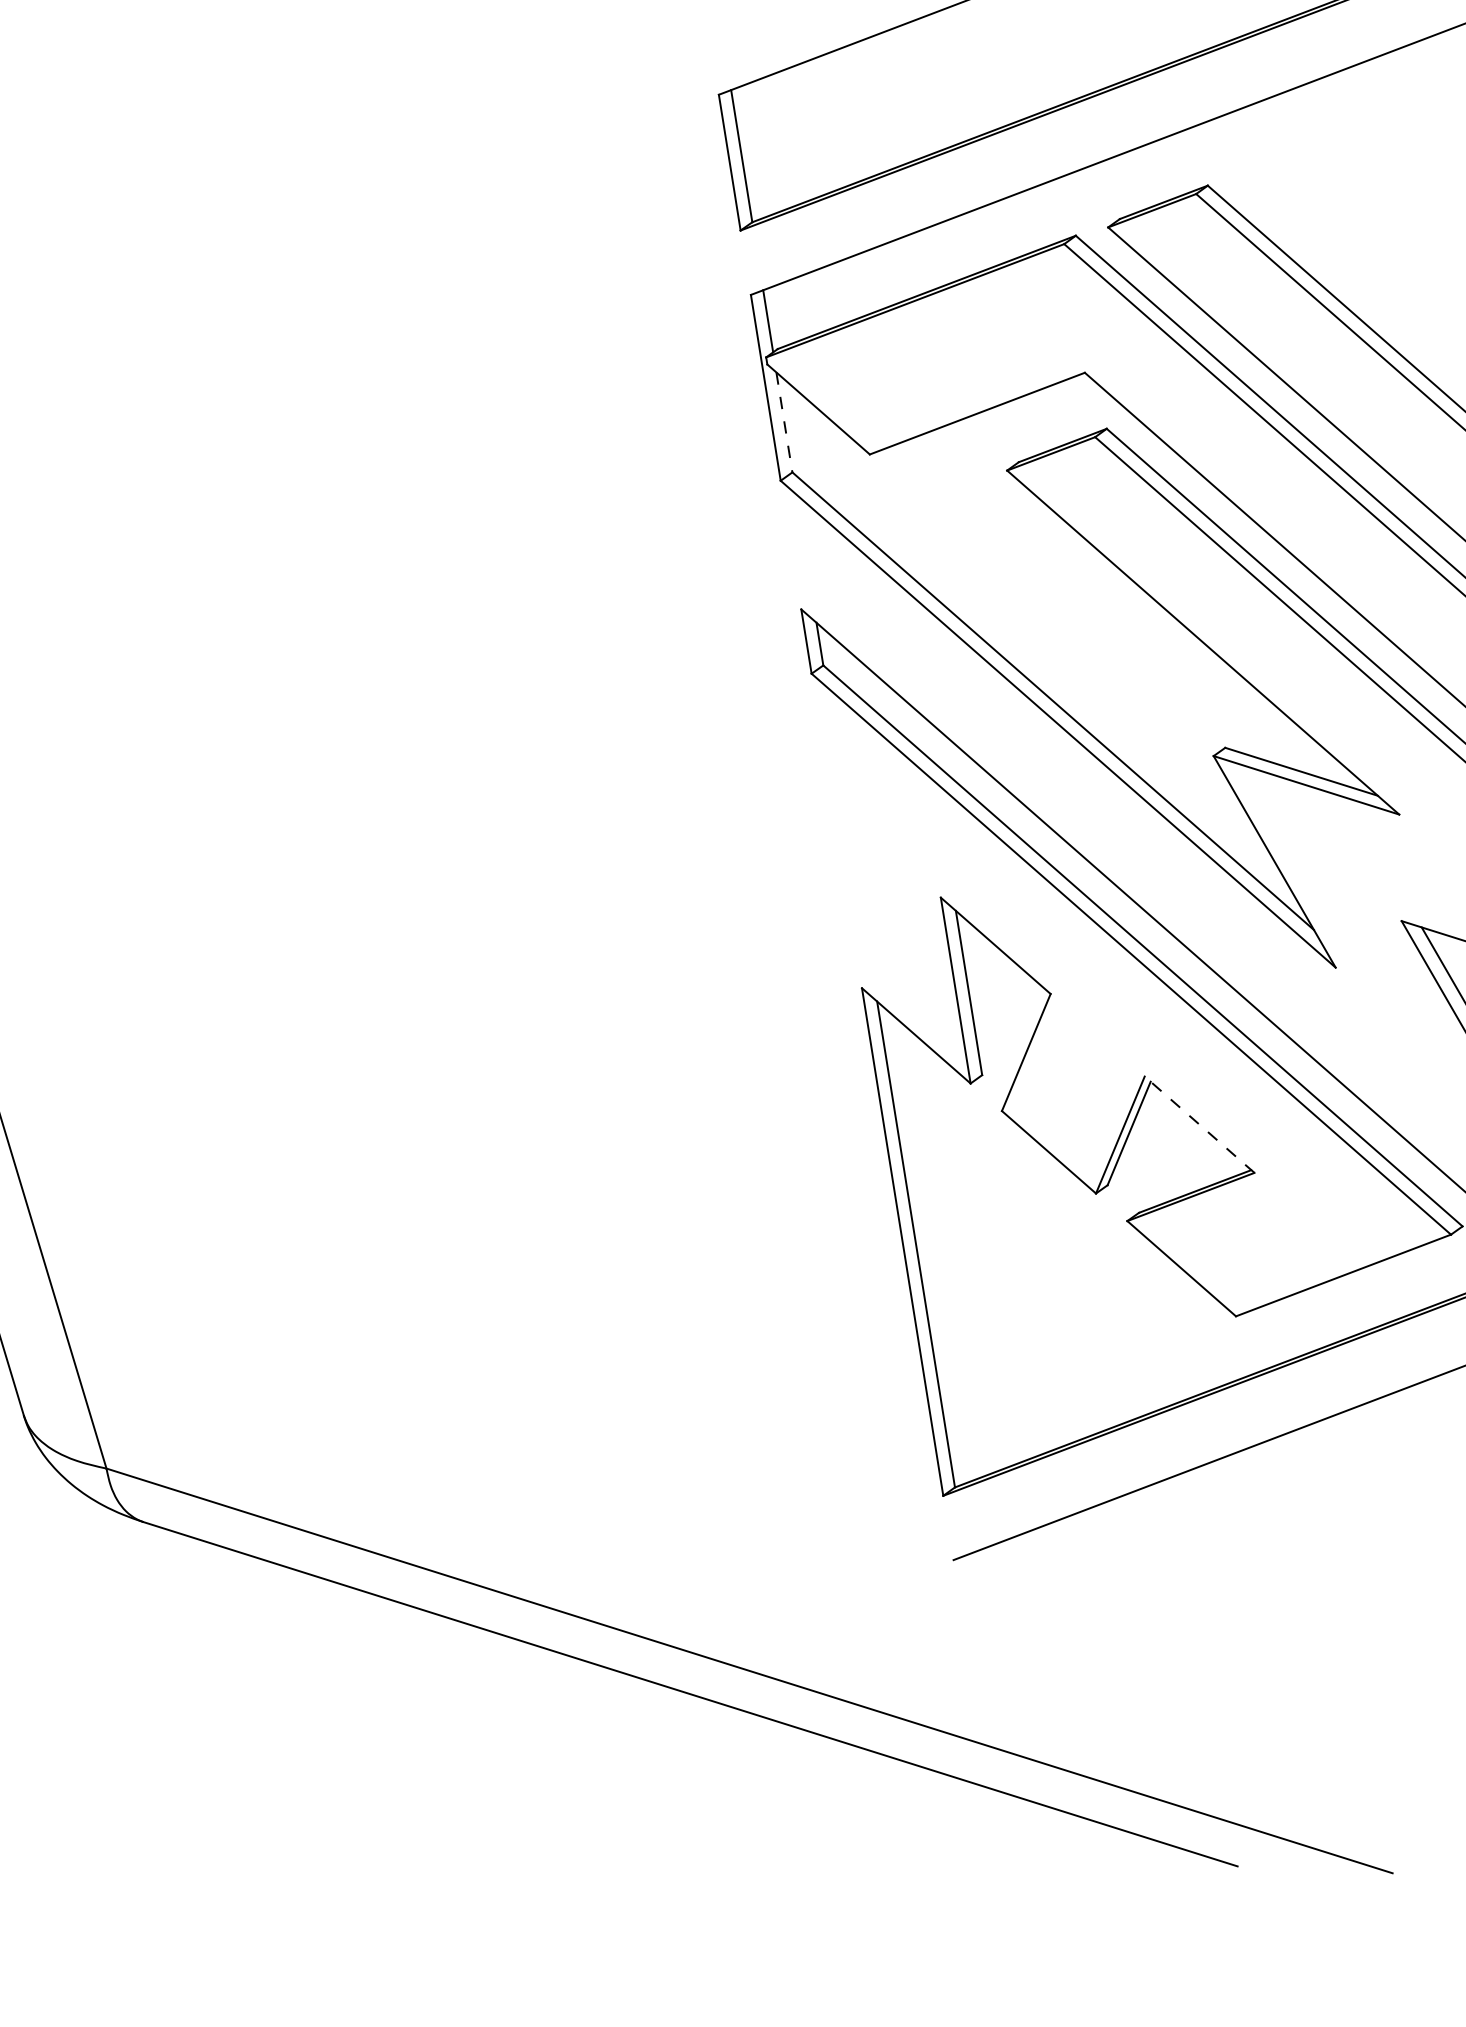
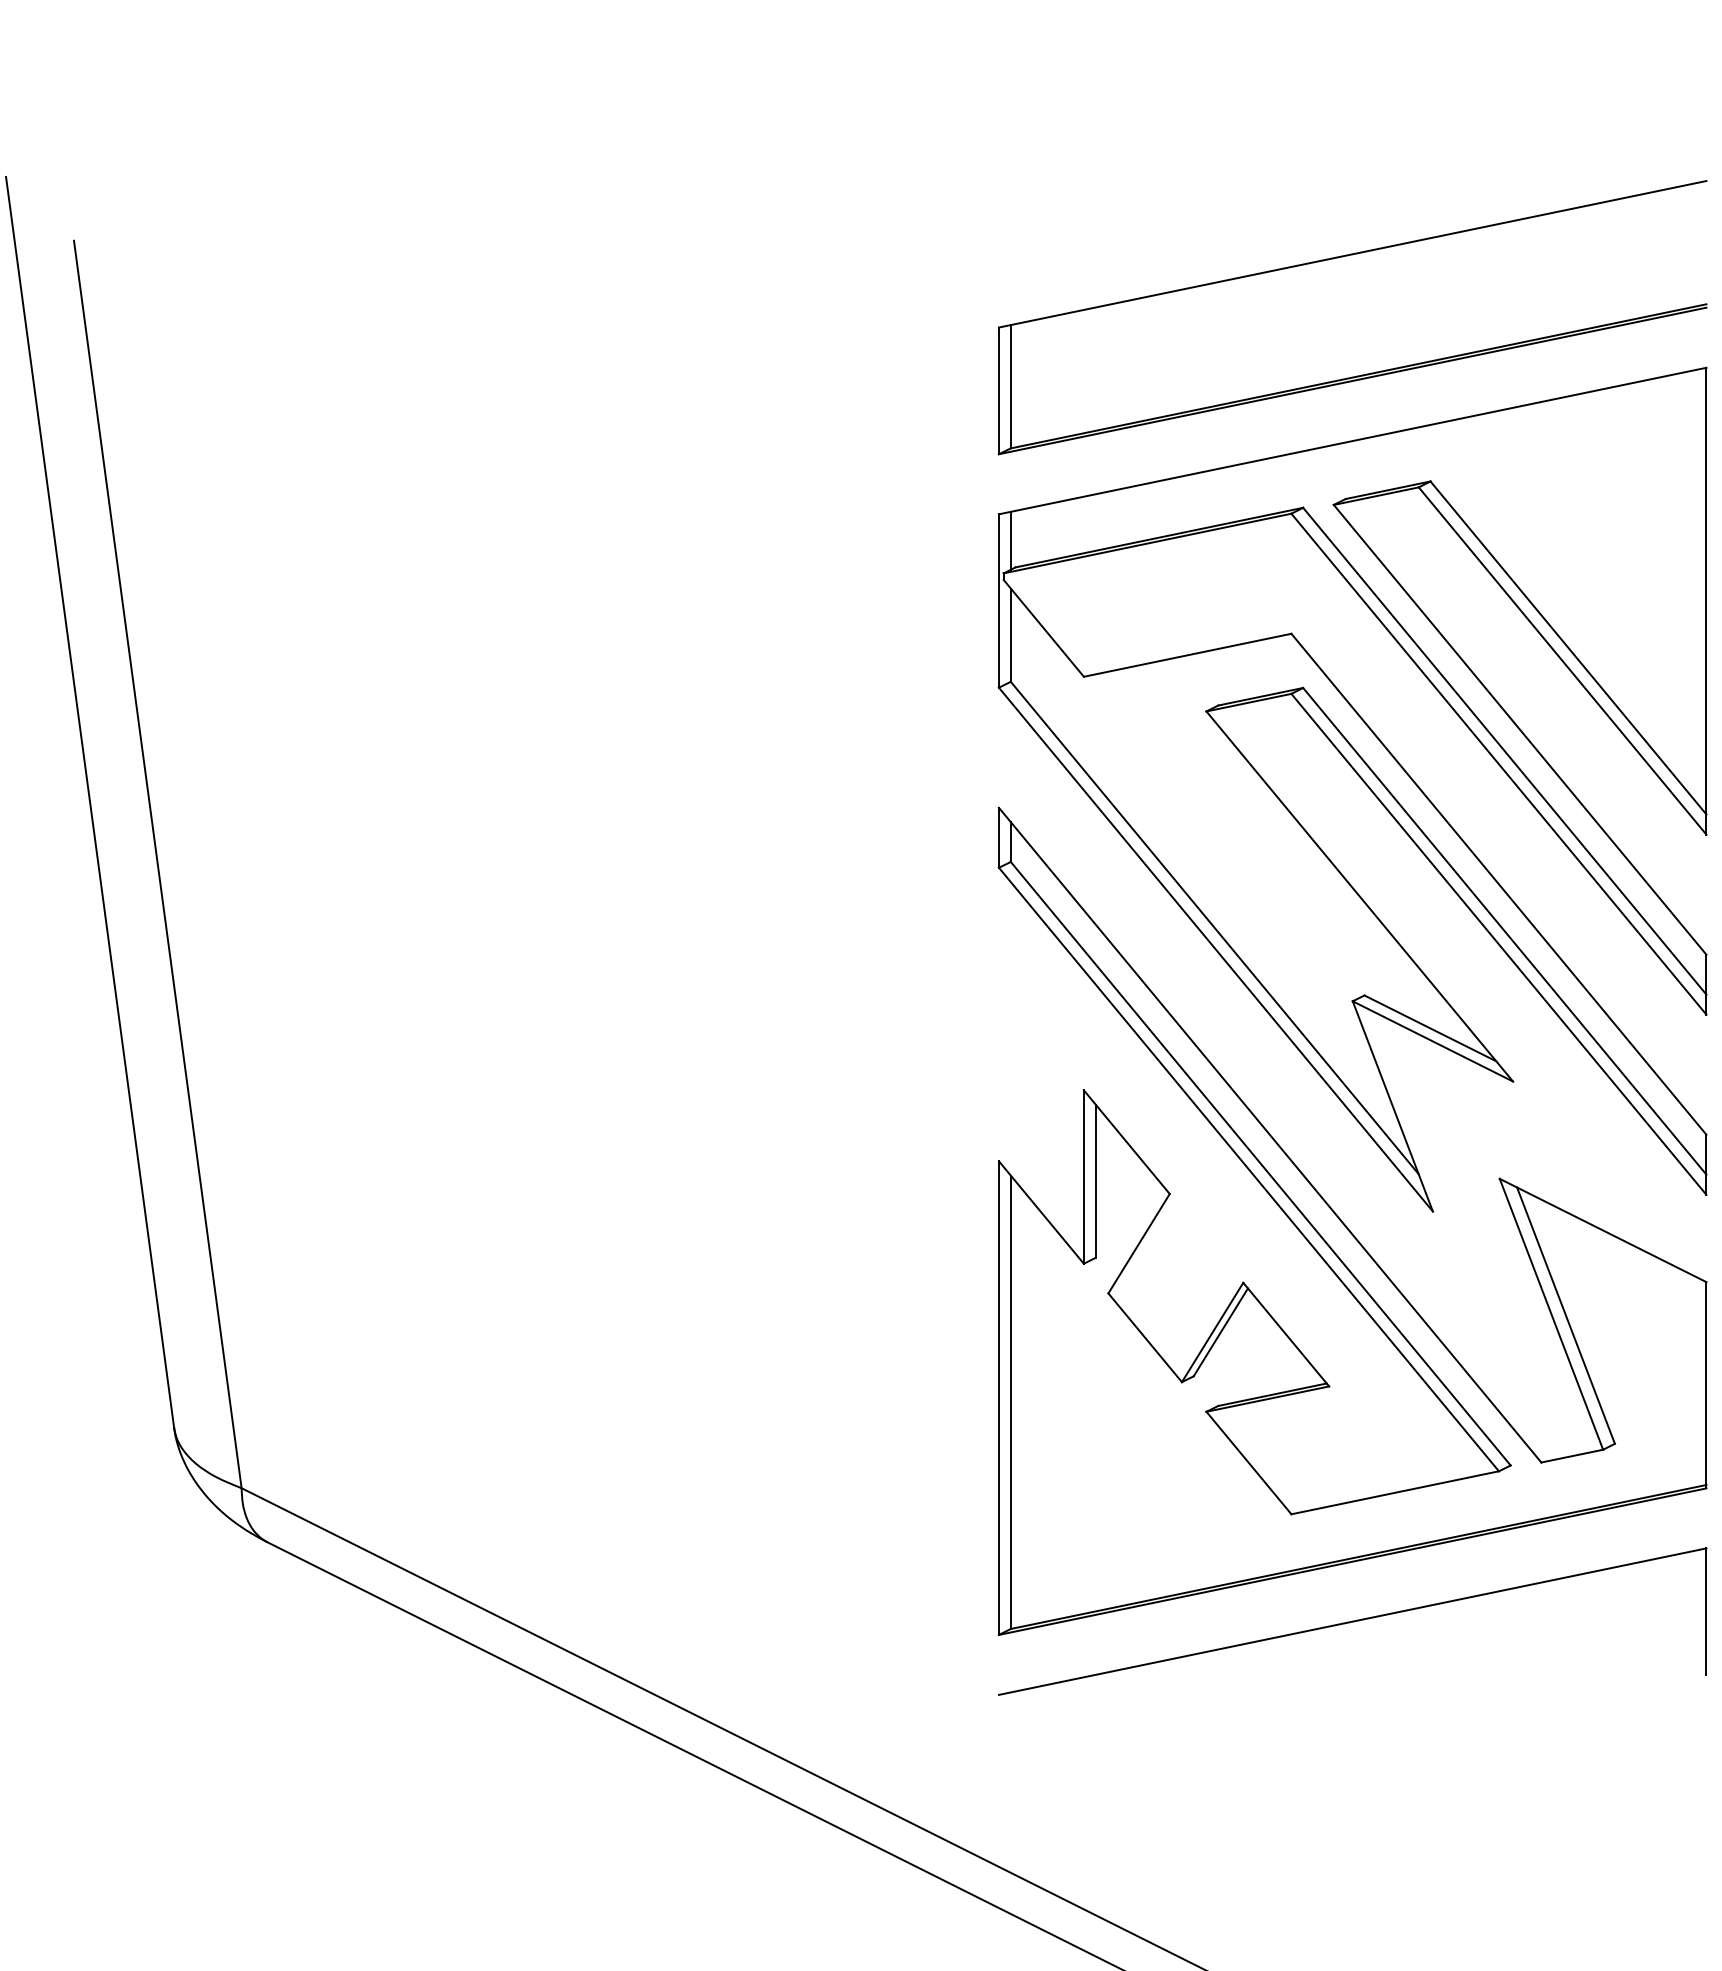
line: (784, 422) -> (1010, 635), dashed -> solid
line: (1198, 1124) -> (1285, 1334), dashed -> solid

